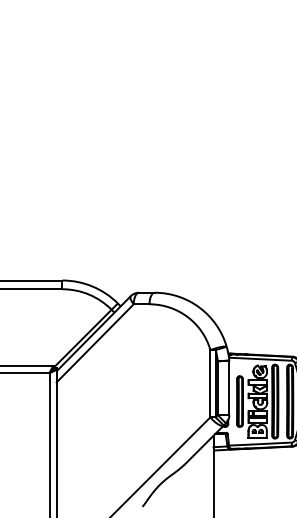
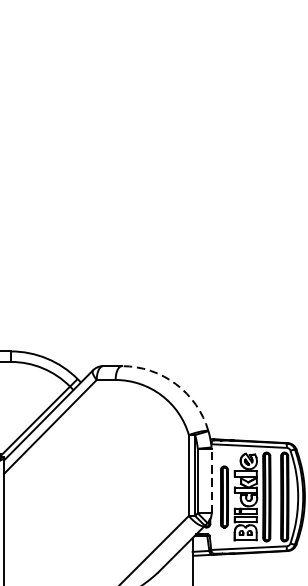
arc: (199, 307) -> (175, 383), solid -> dashed
line: (229, 388) -> (211, 481), solid -> dashed

